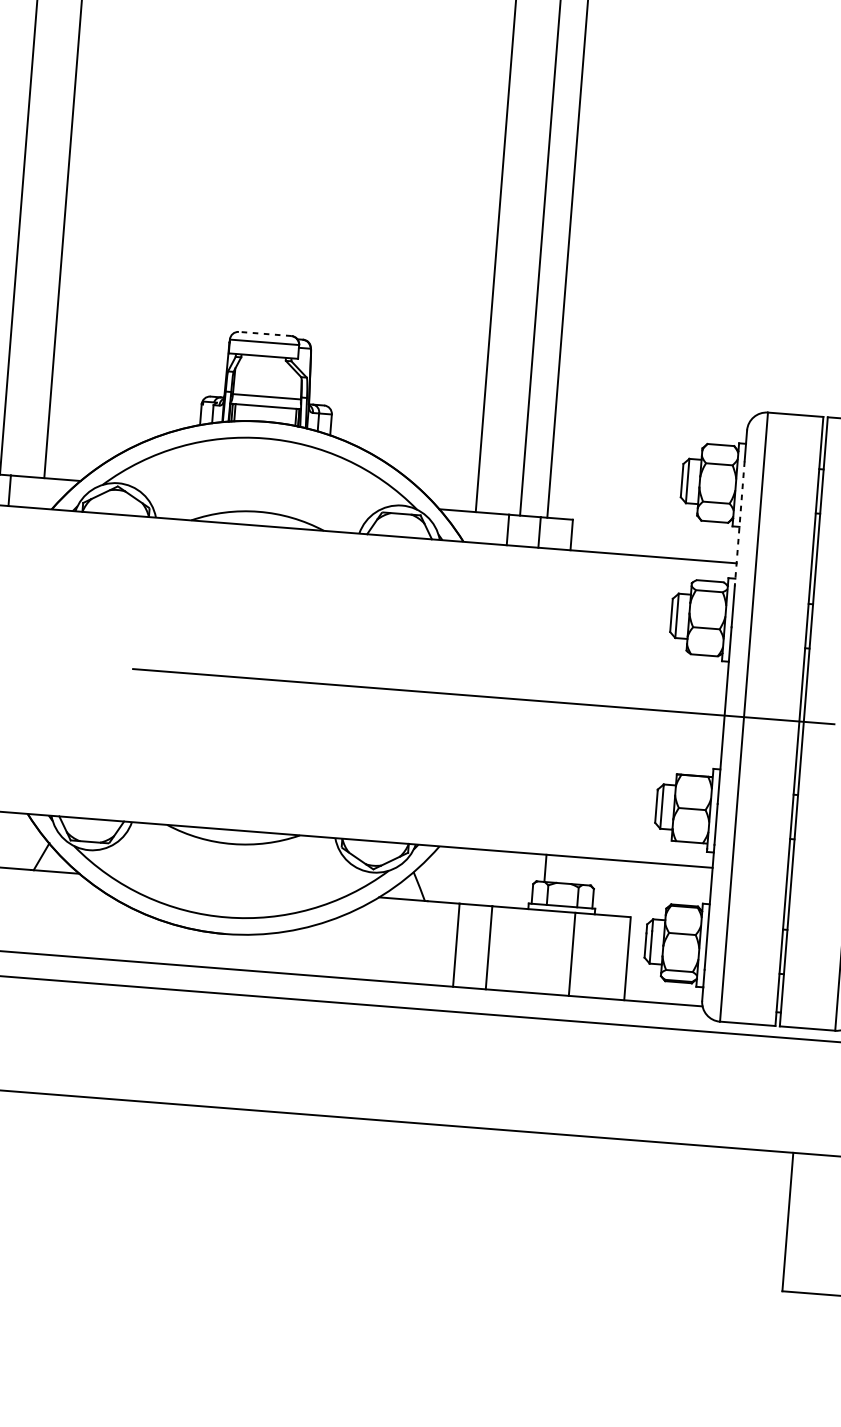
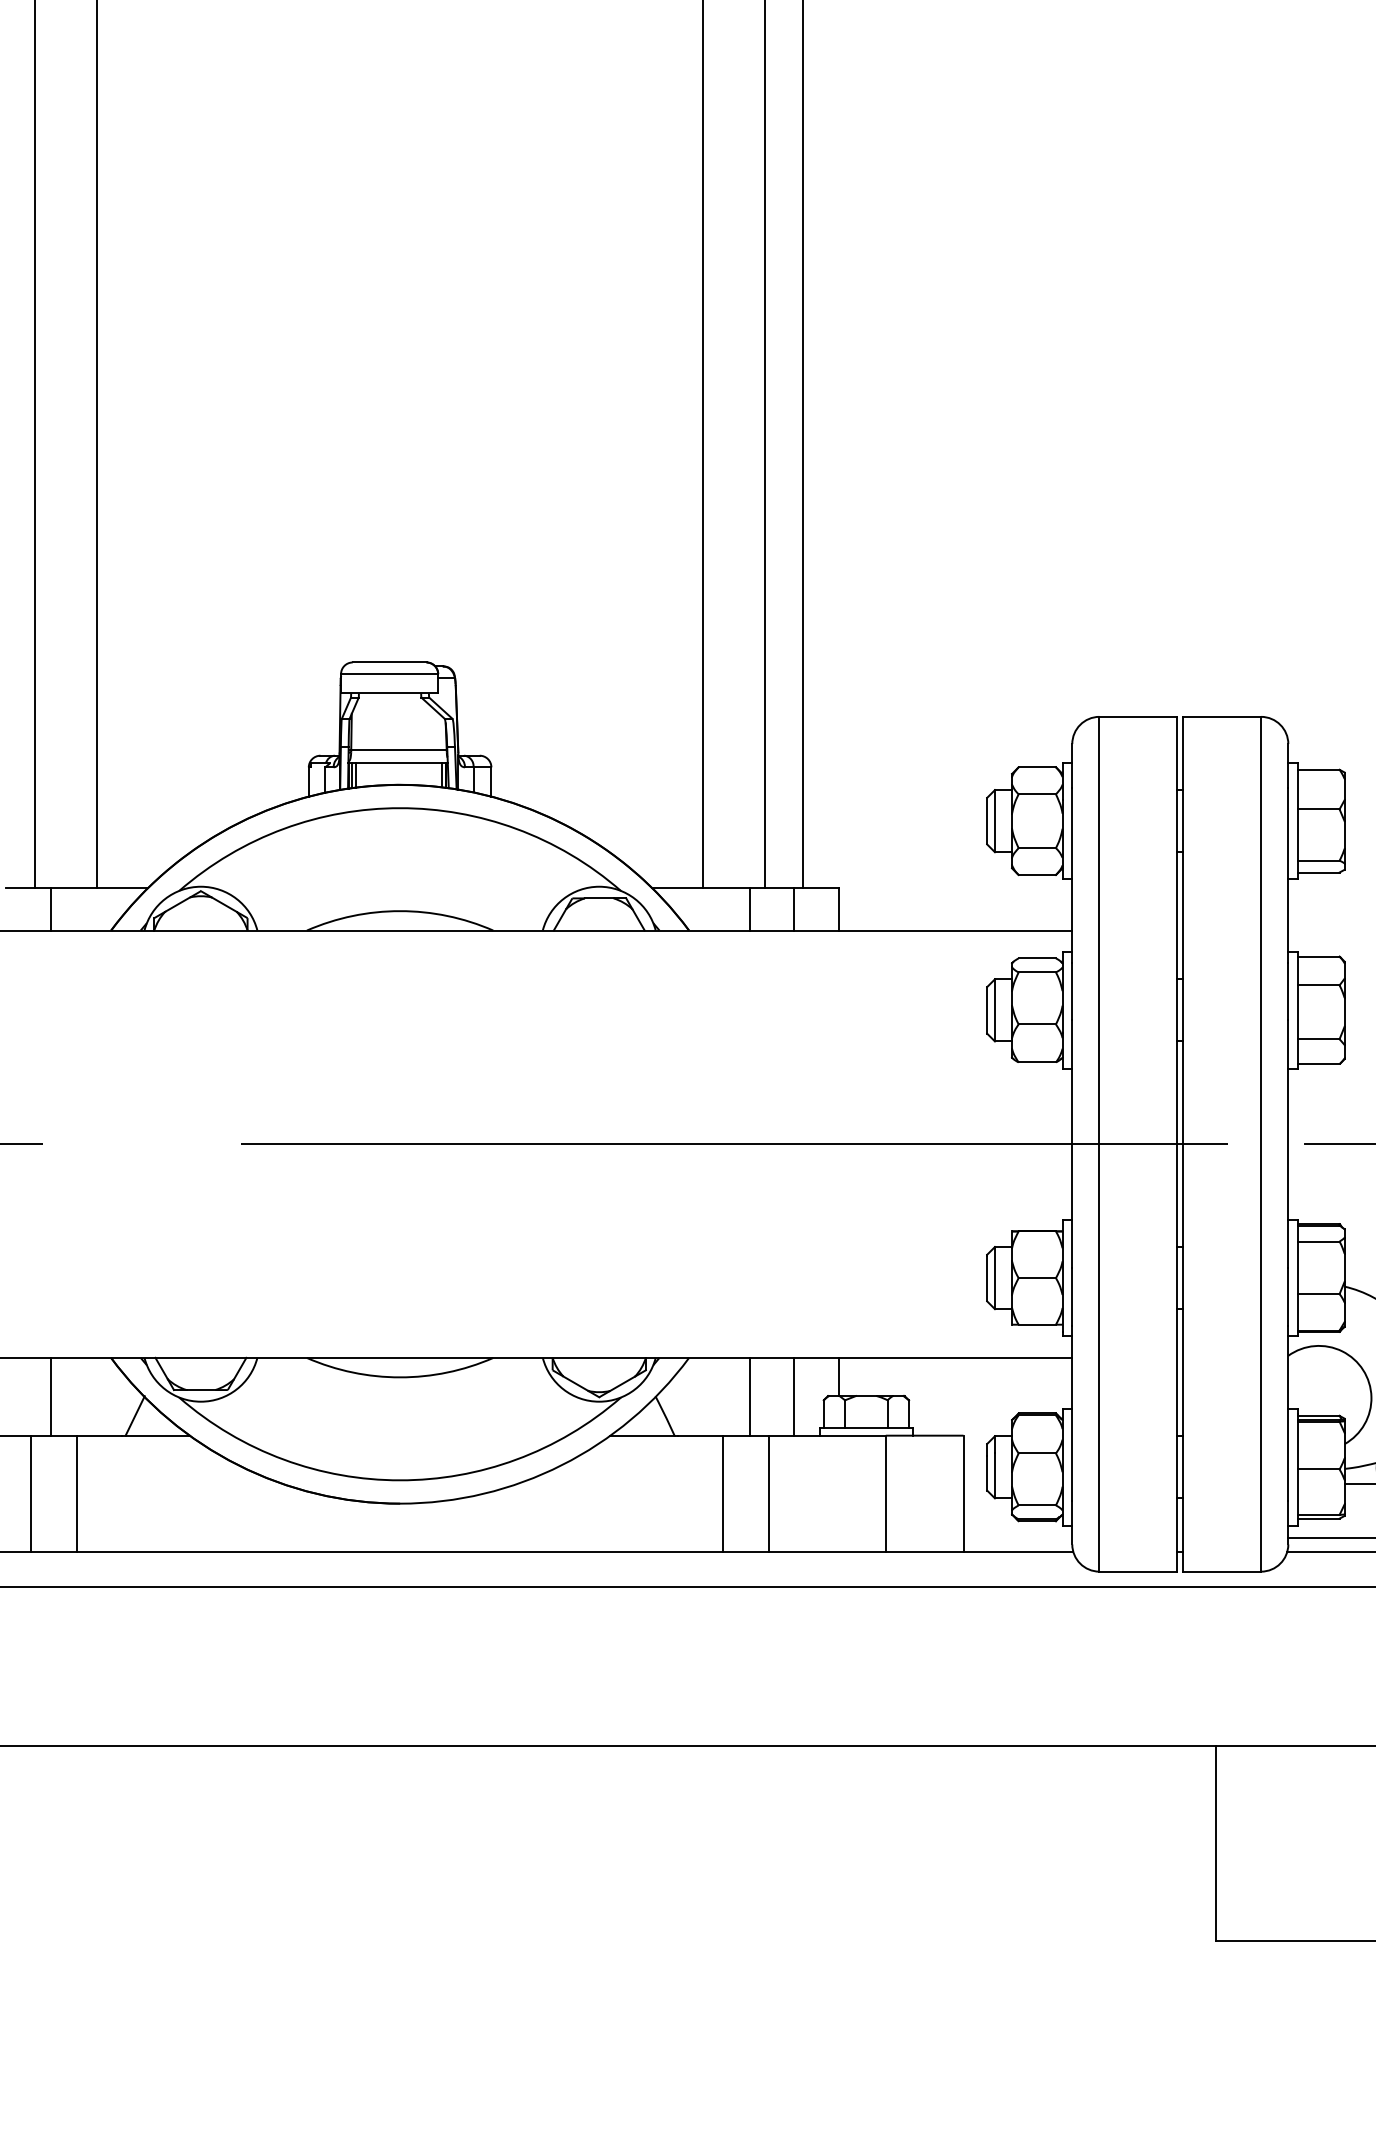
line: (265, 334) -> (389, 662), dashed -> solid
line: (739, 524) -> (1072, 875), dashed -> solid
line: (480, 877) -> (749, 1396), added
line: (512, 879) -> (794, 1396), added

